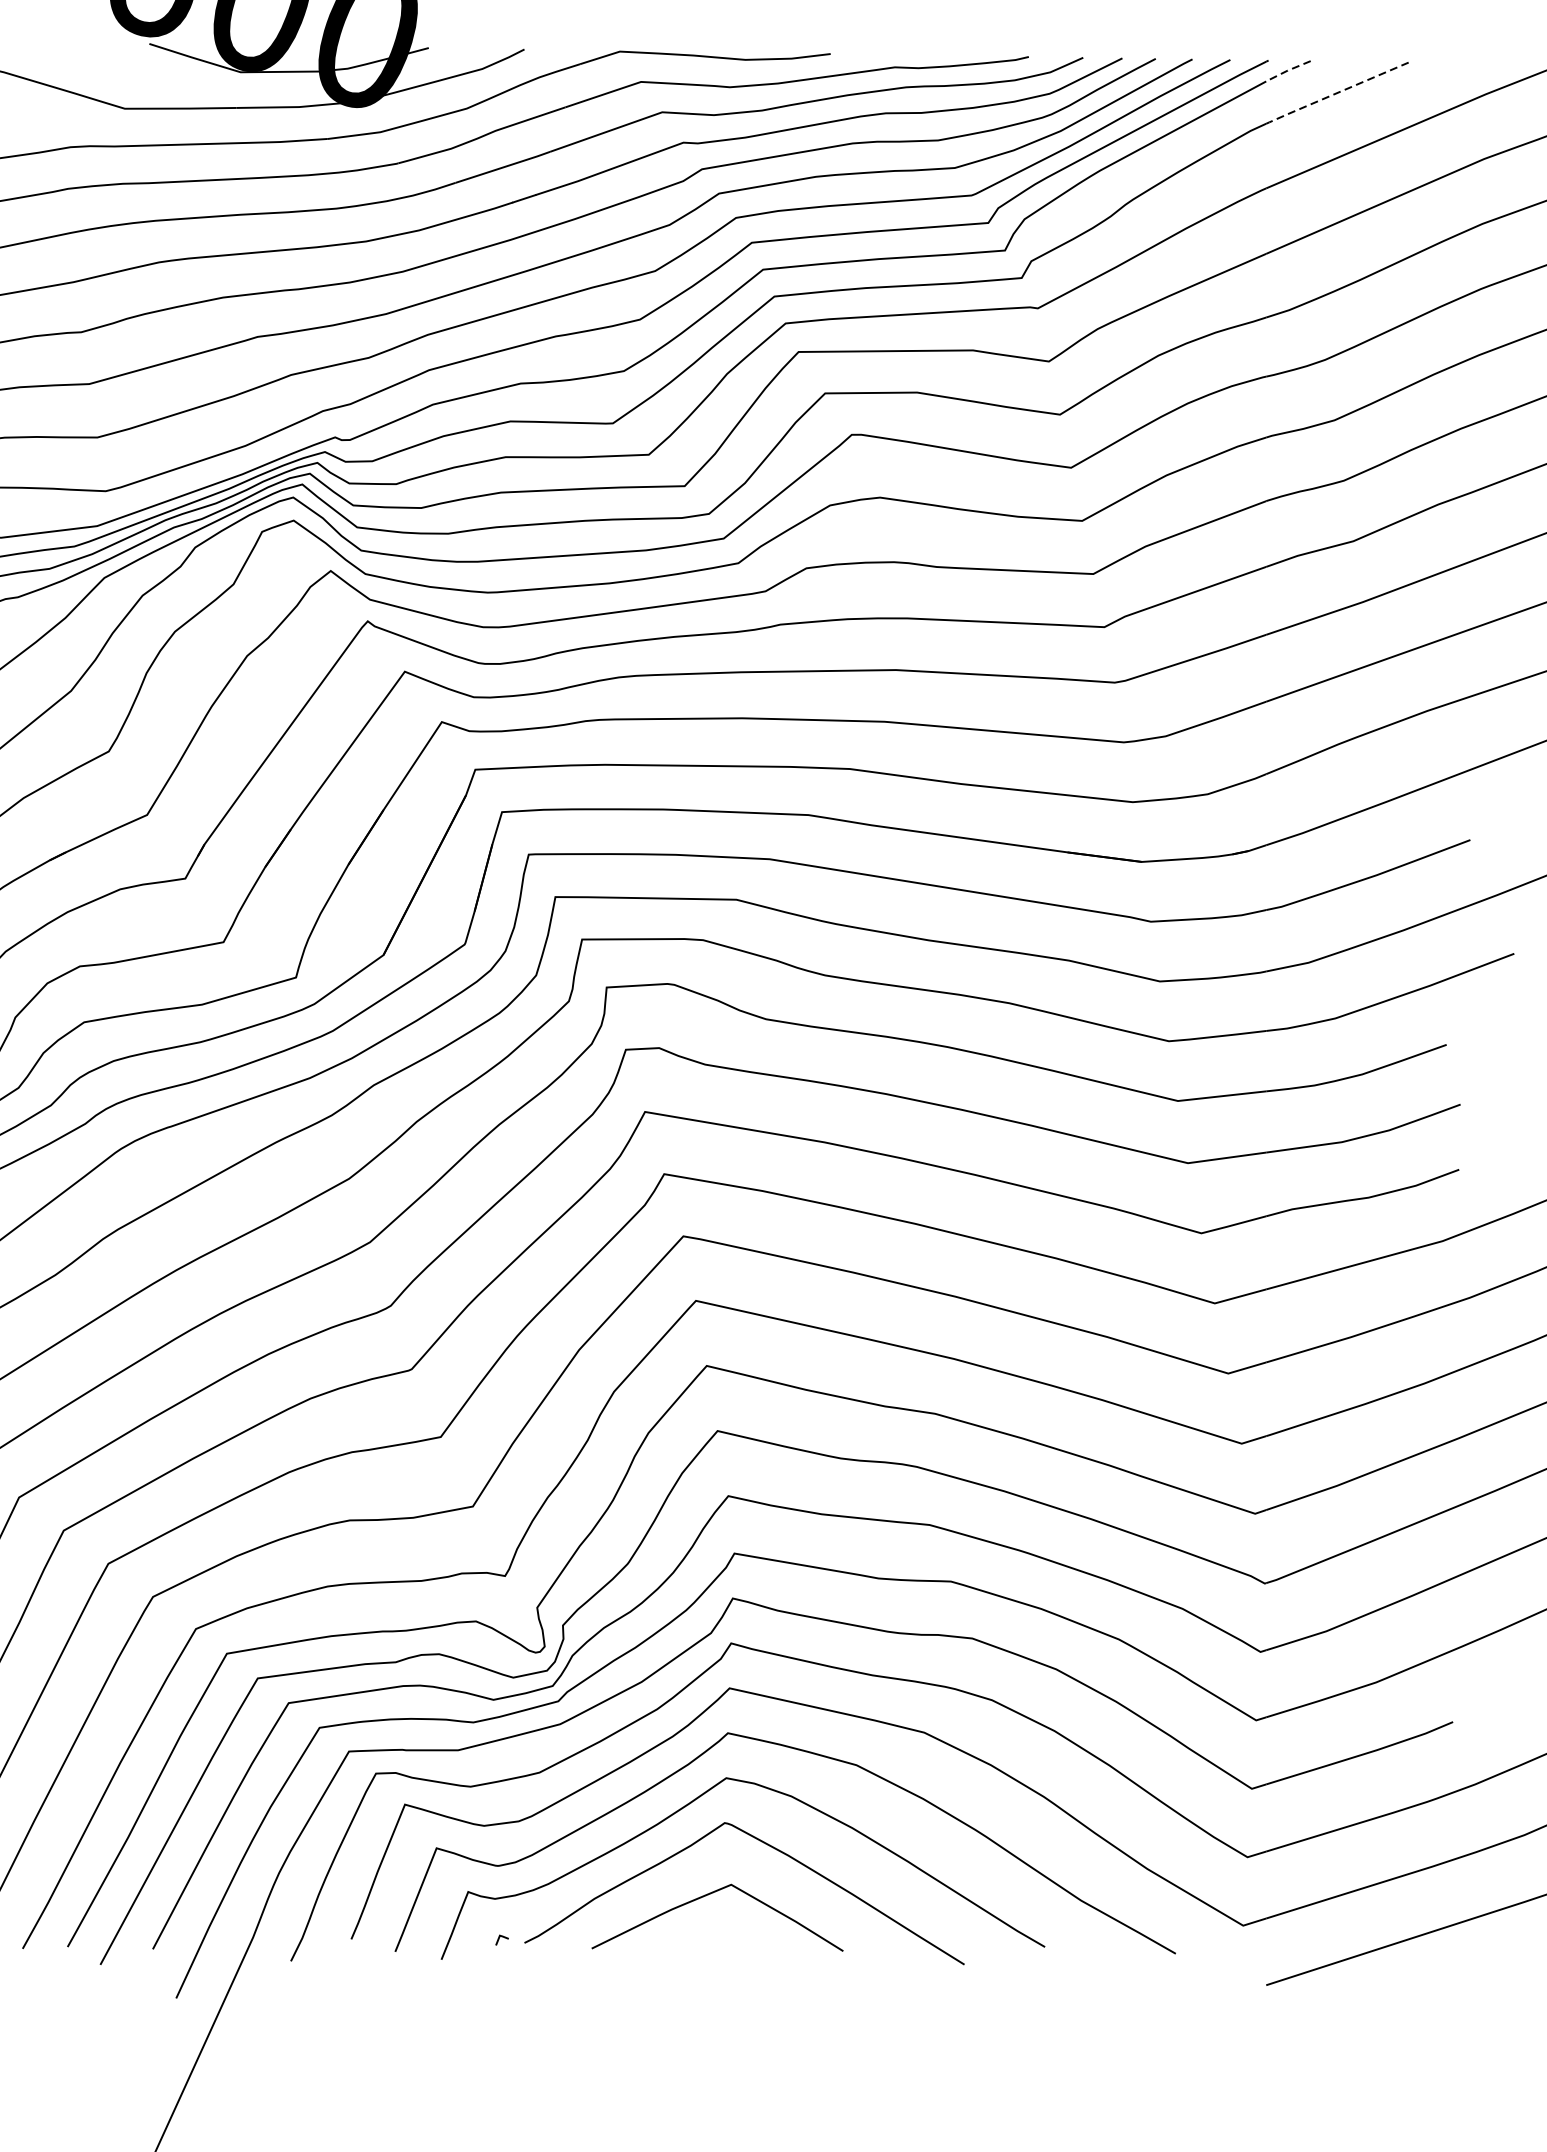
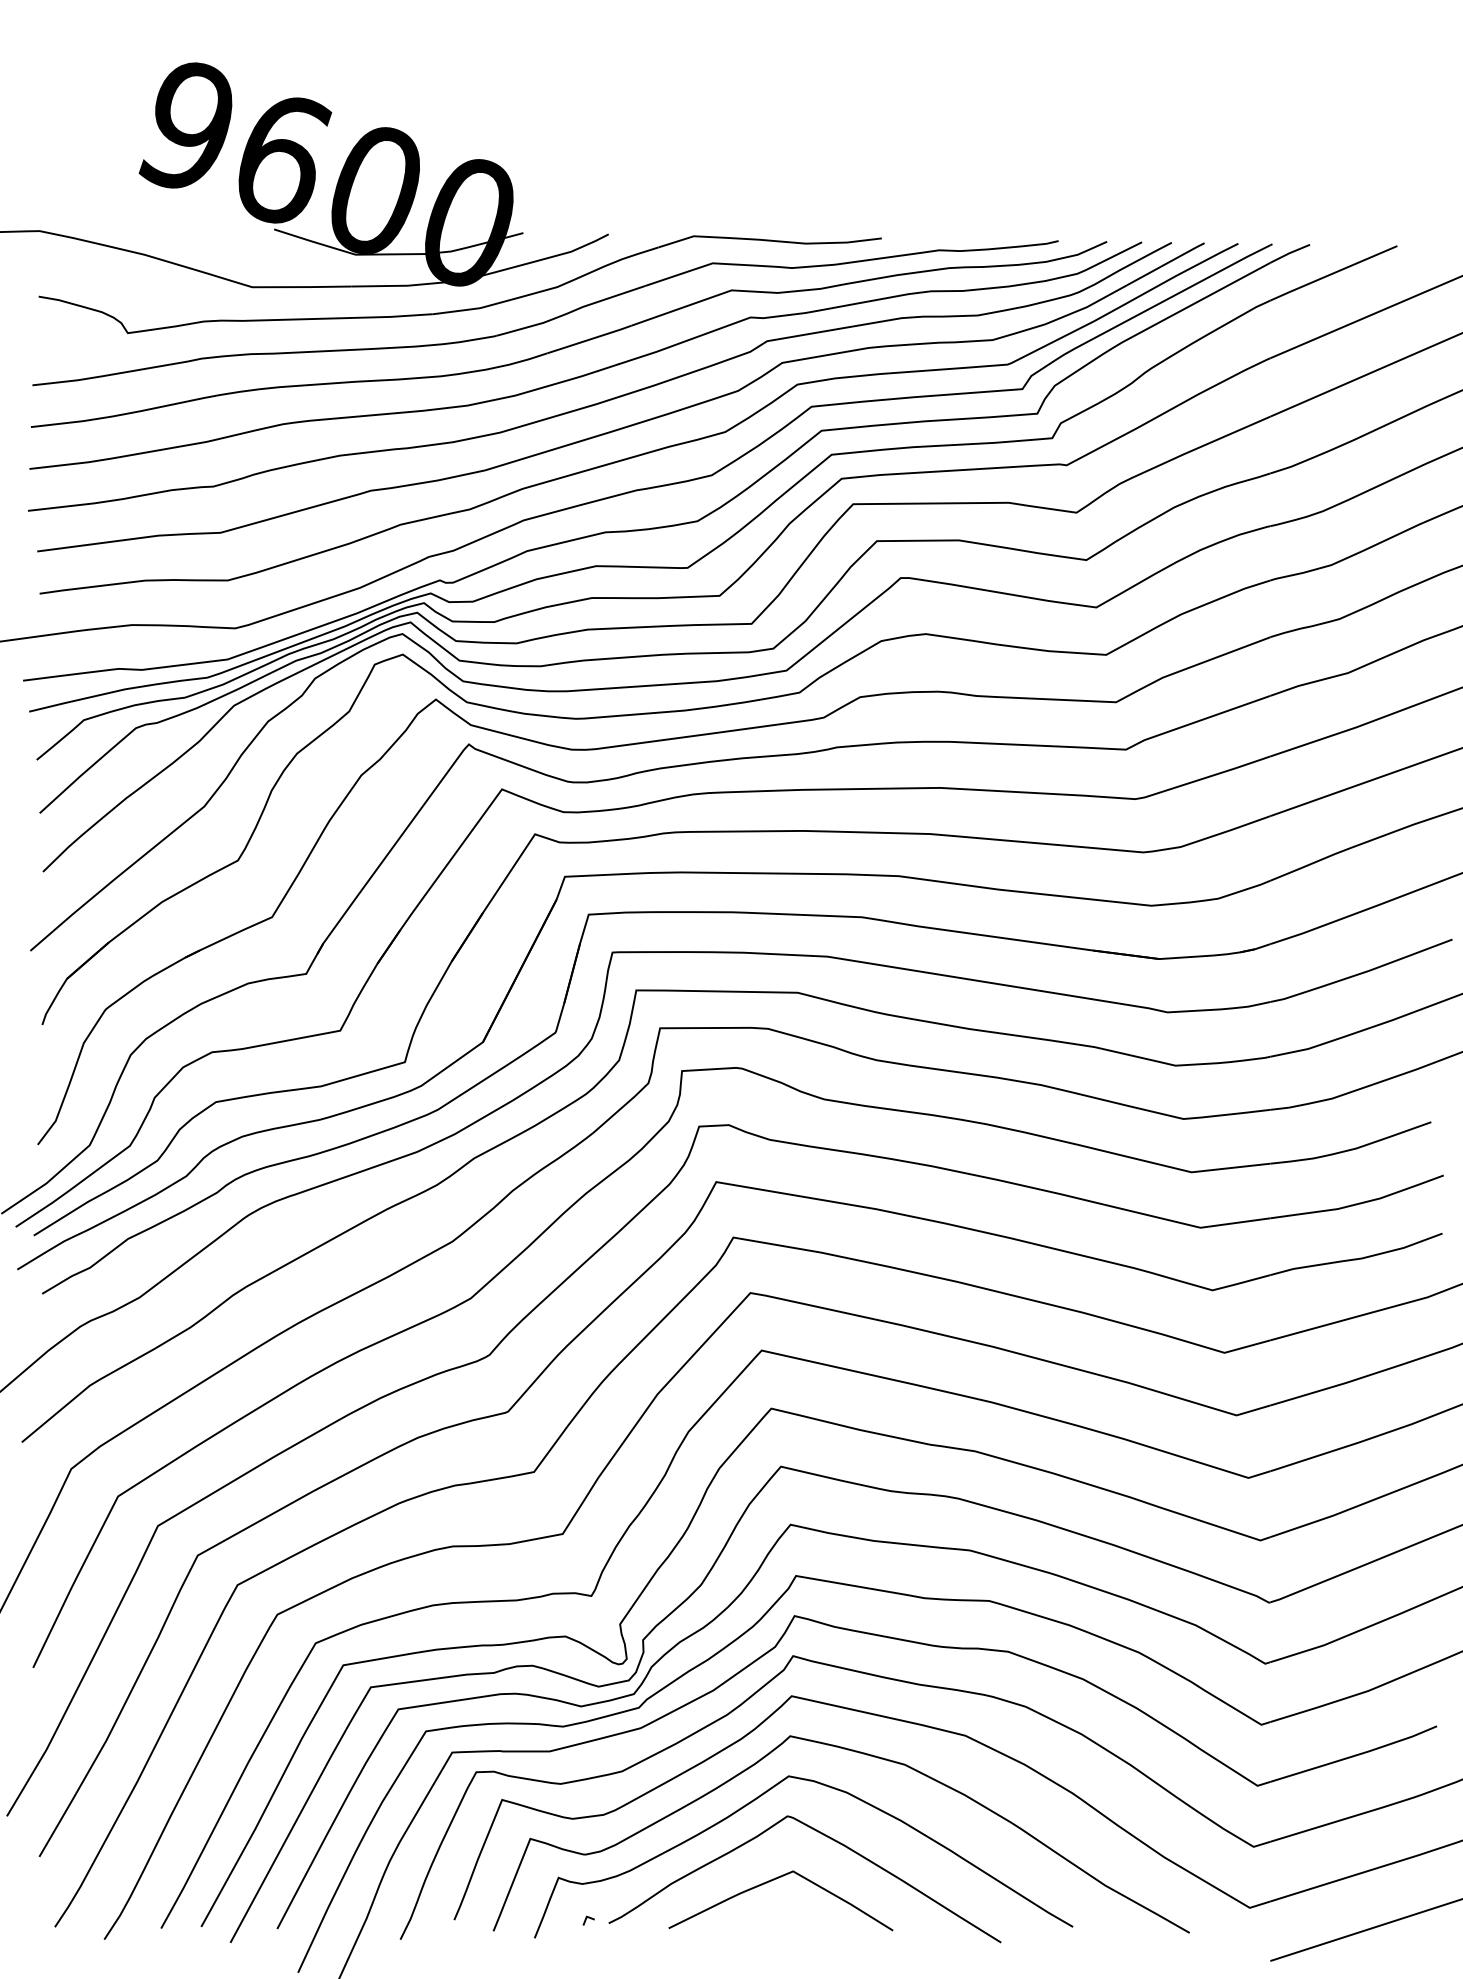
line: (1287, 70) -> (1289, 253), dashed -> solid
line: (1335, 93) -> (1332, 273), dashed -> solid

